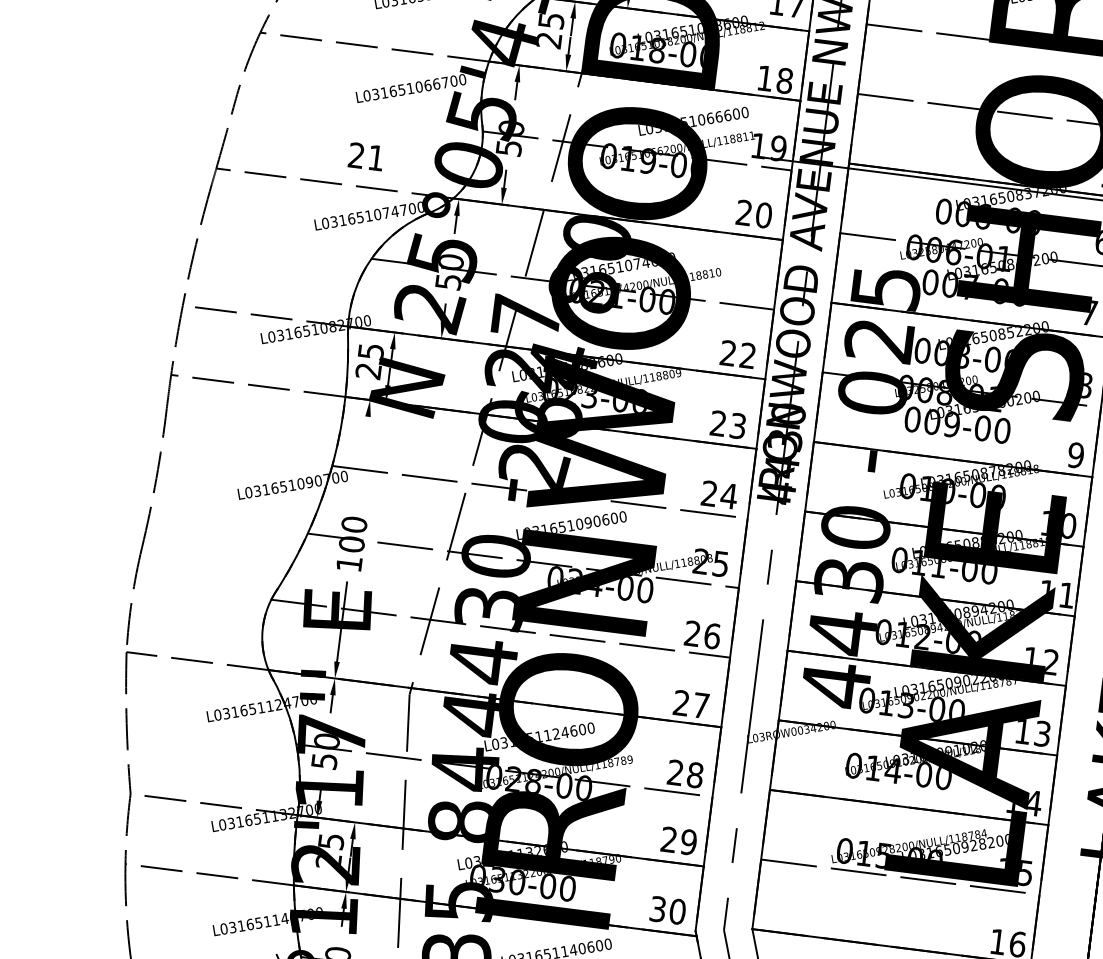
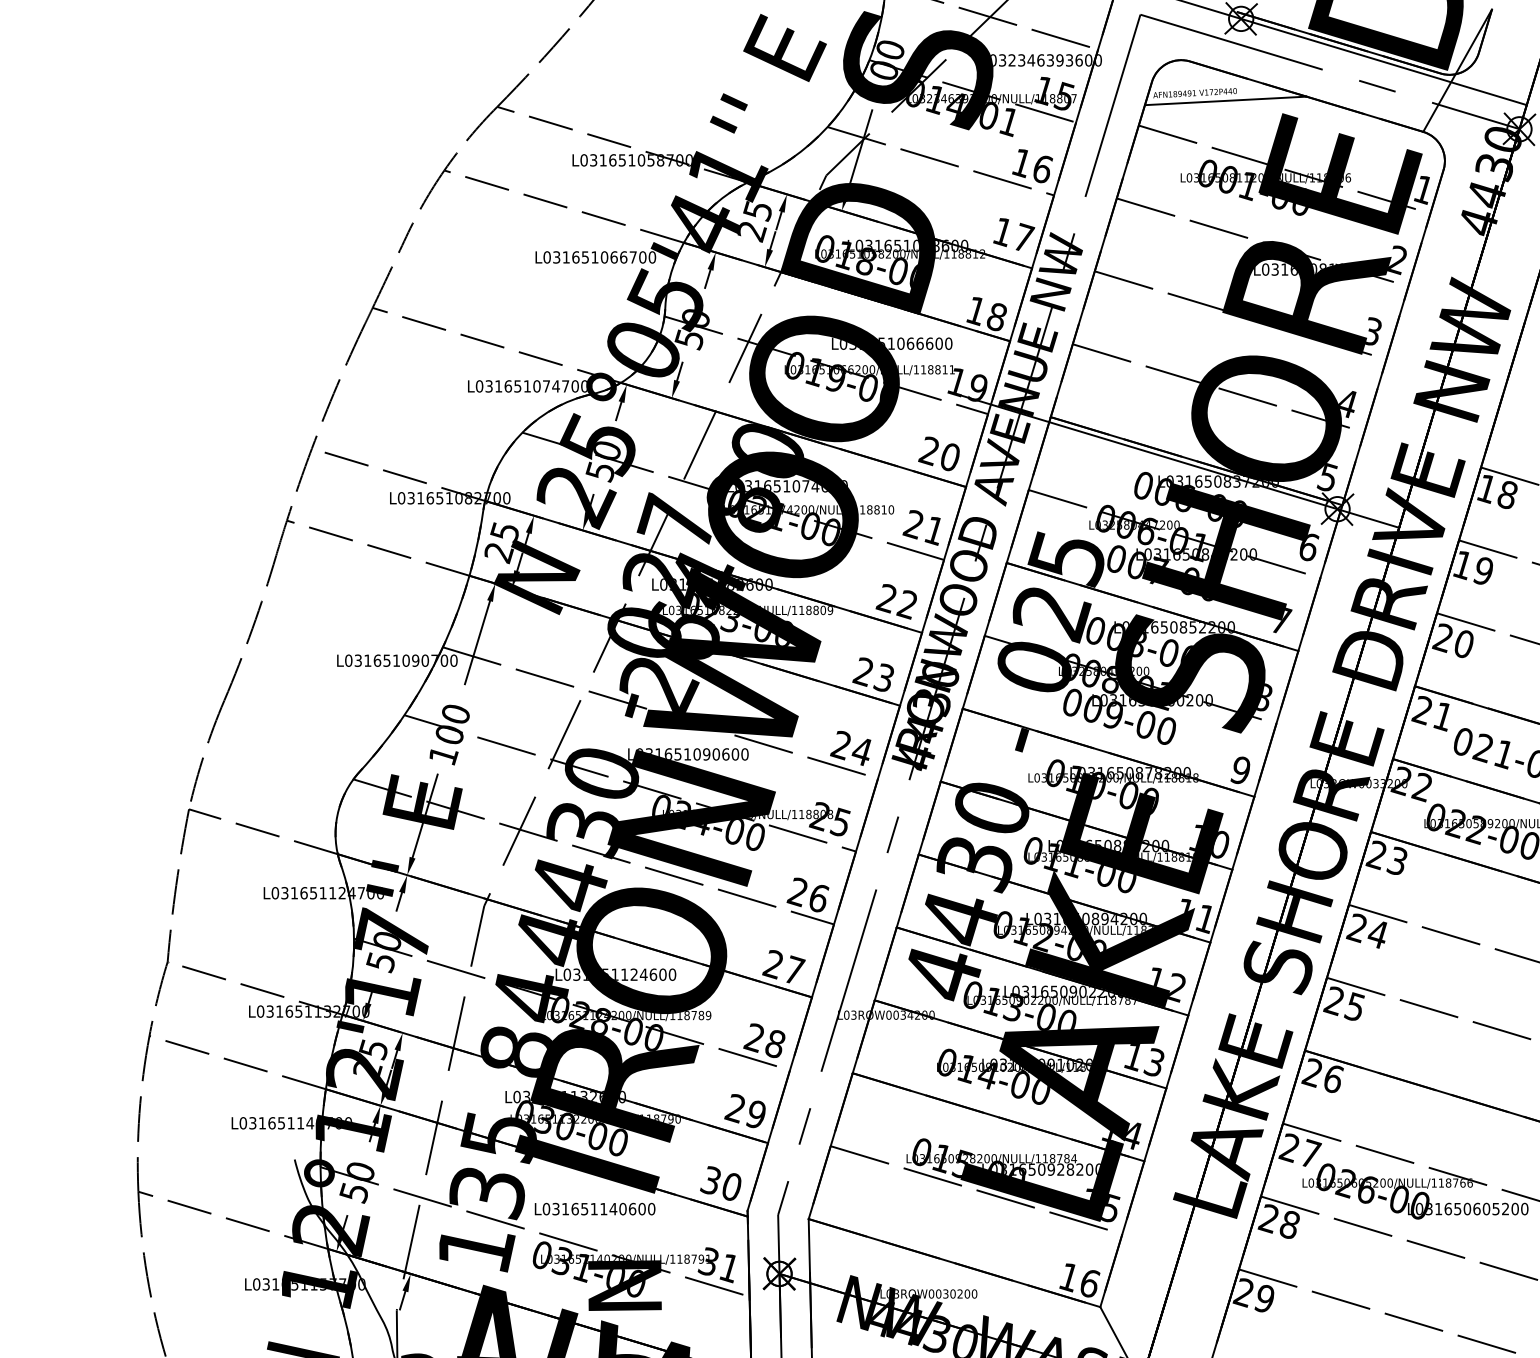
text: (363, 157) -> (921, 527), moved
line: (362, 456) -> (477, 642), added

